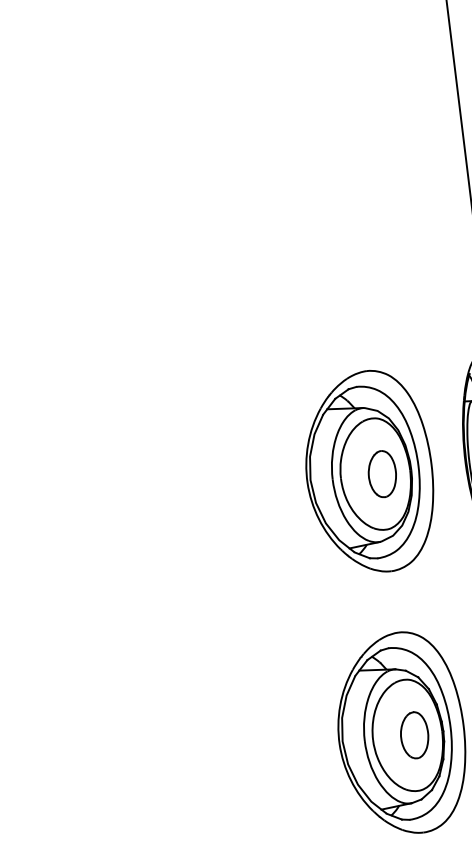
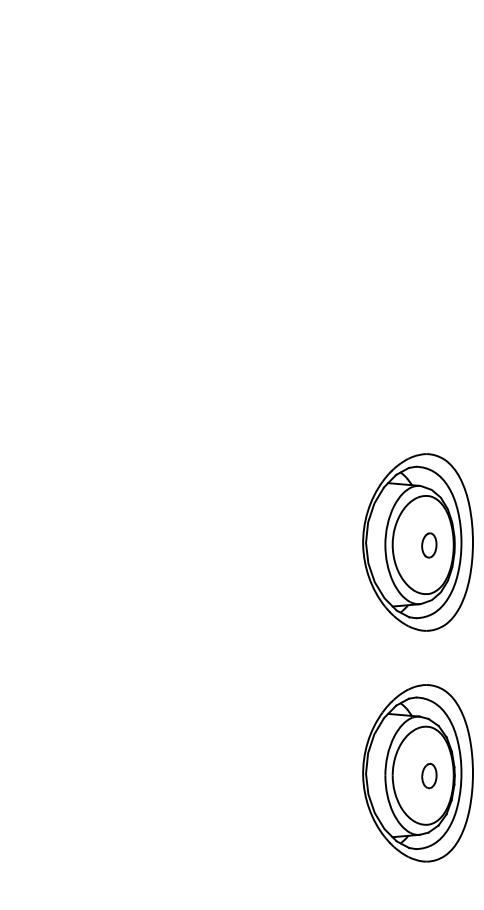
part: (382, 474) -> (429, 545), size x0.6
part: (414, 734) -> (429, 775), size x0.6

